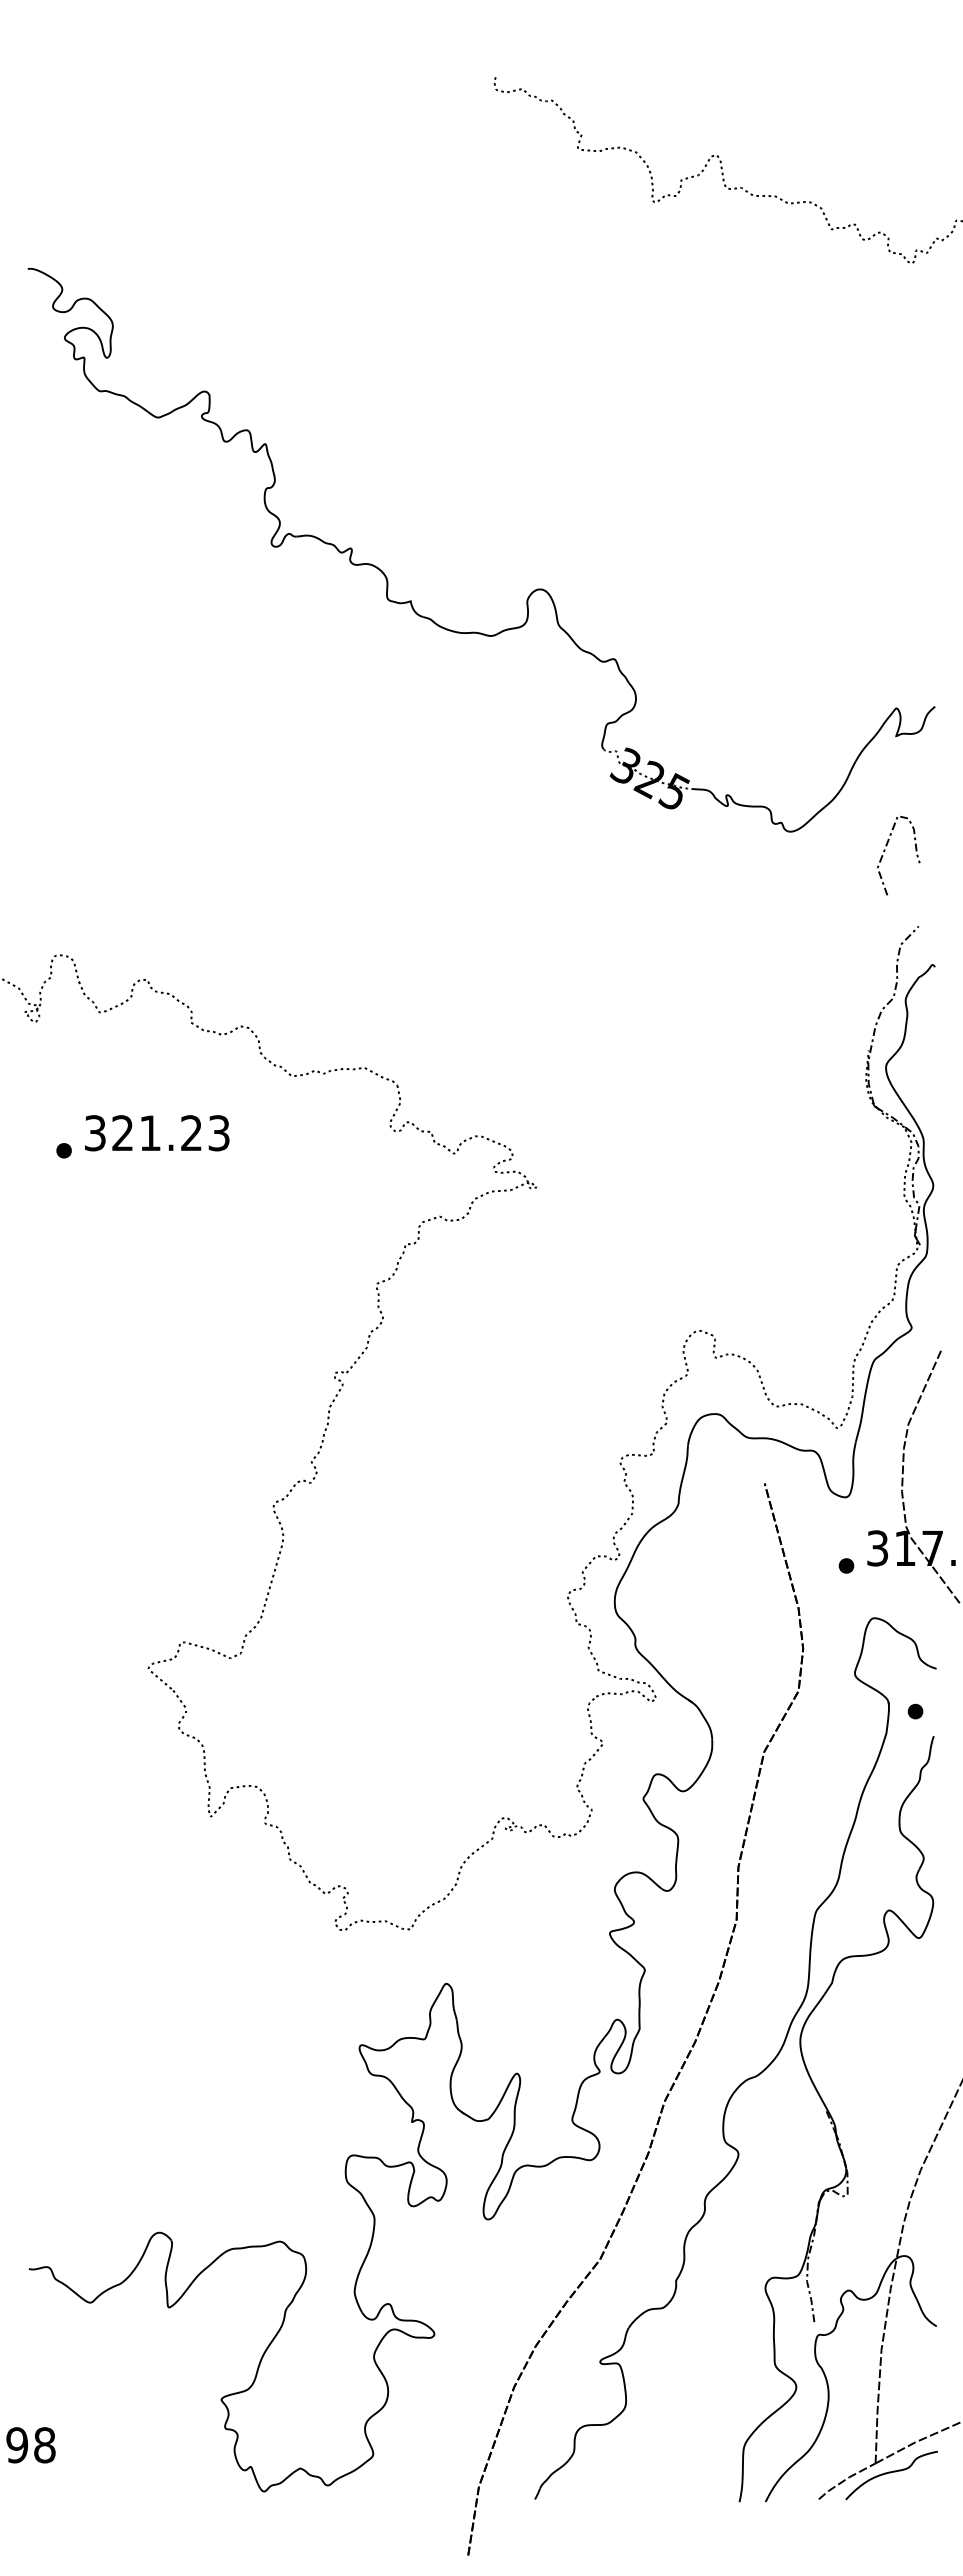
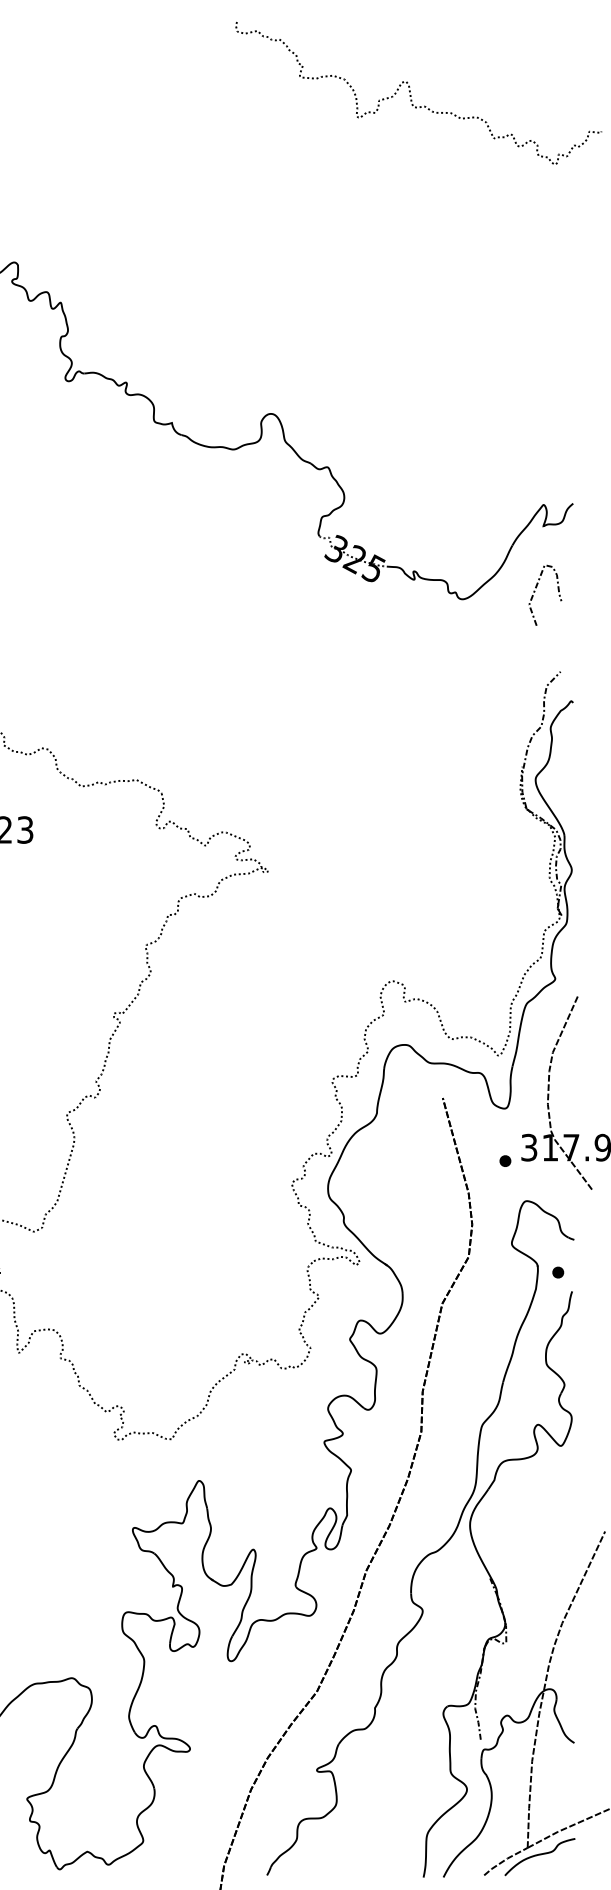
curve: (885, 851) -> (535, 592), moved

